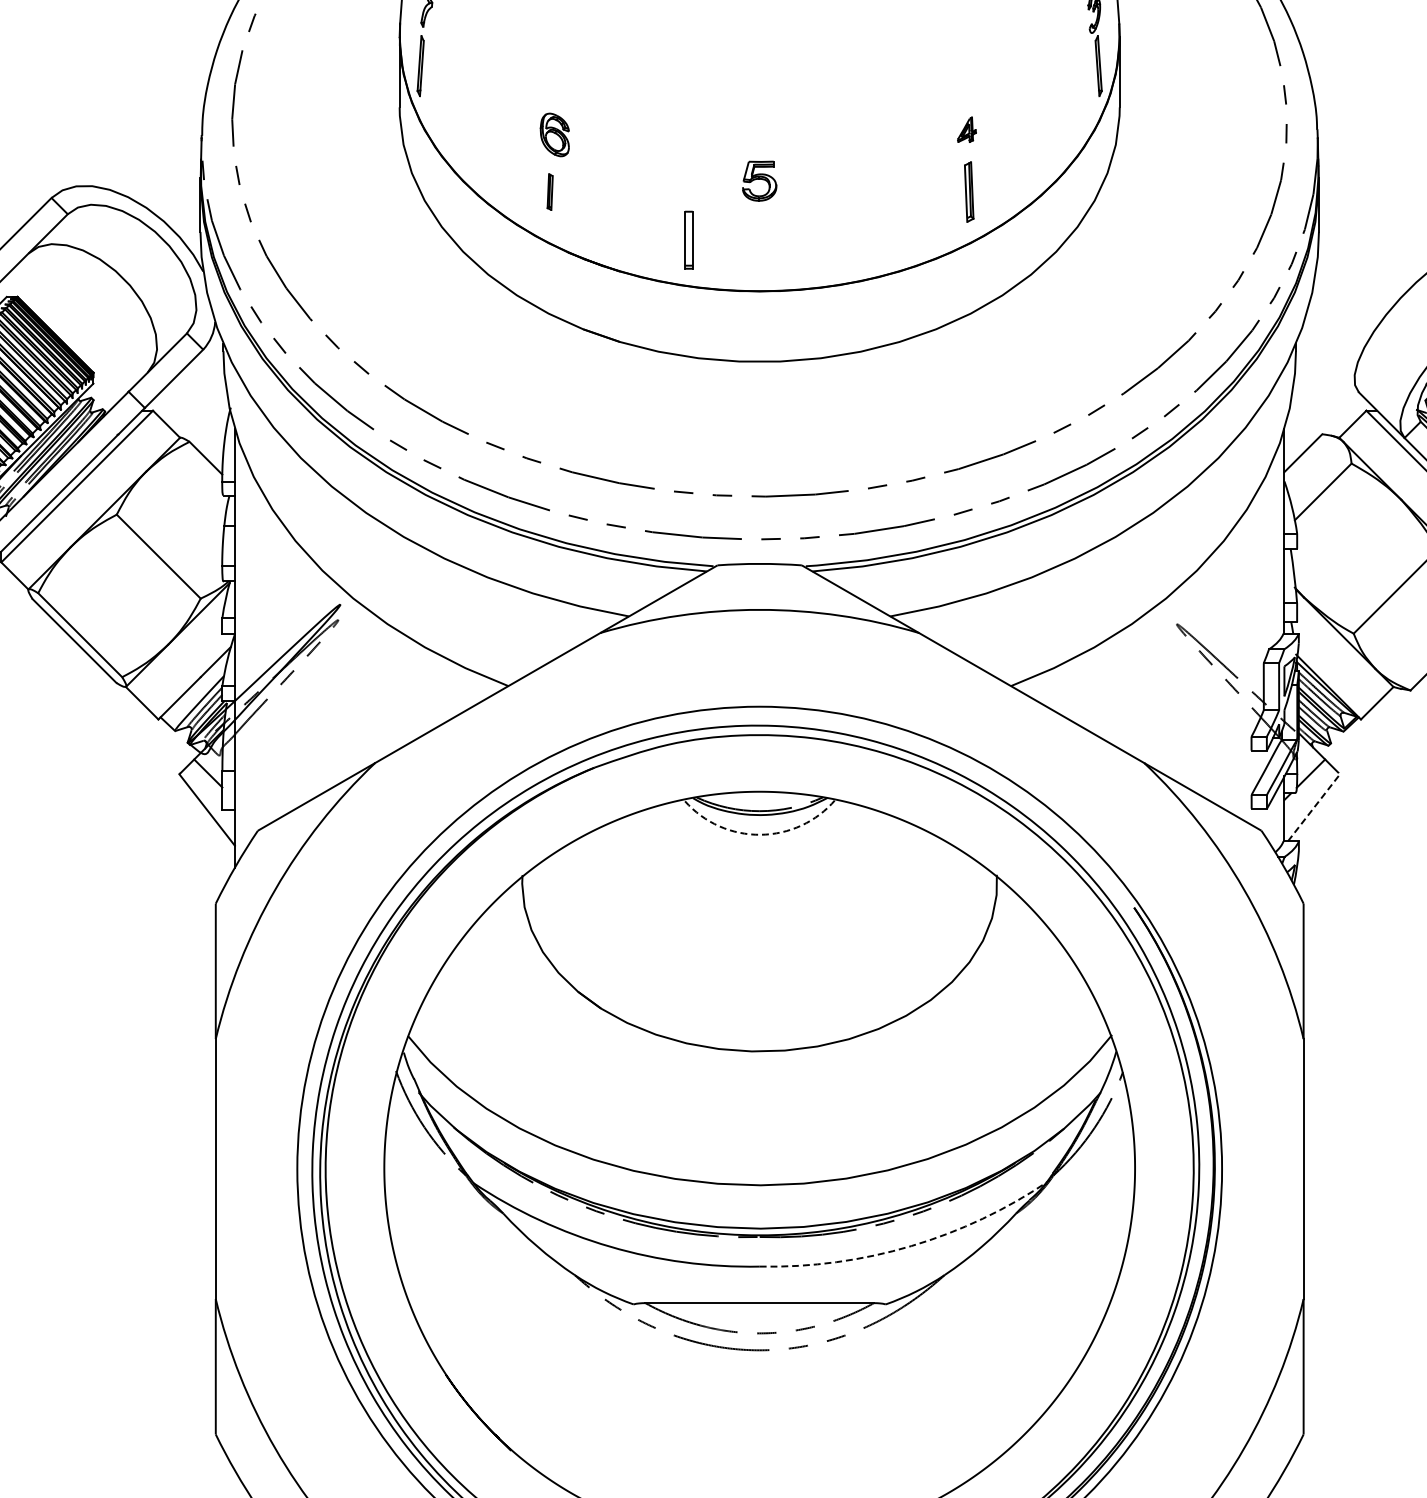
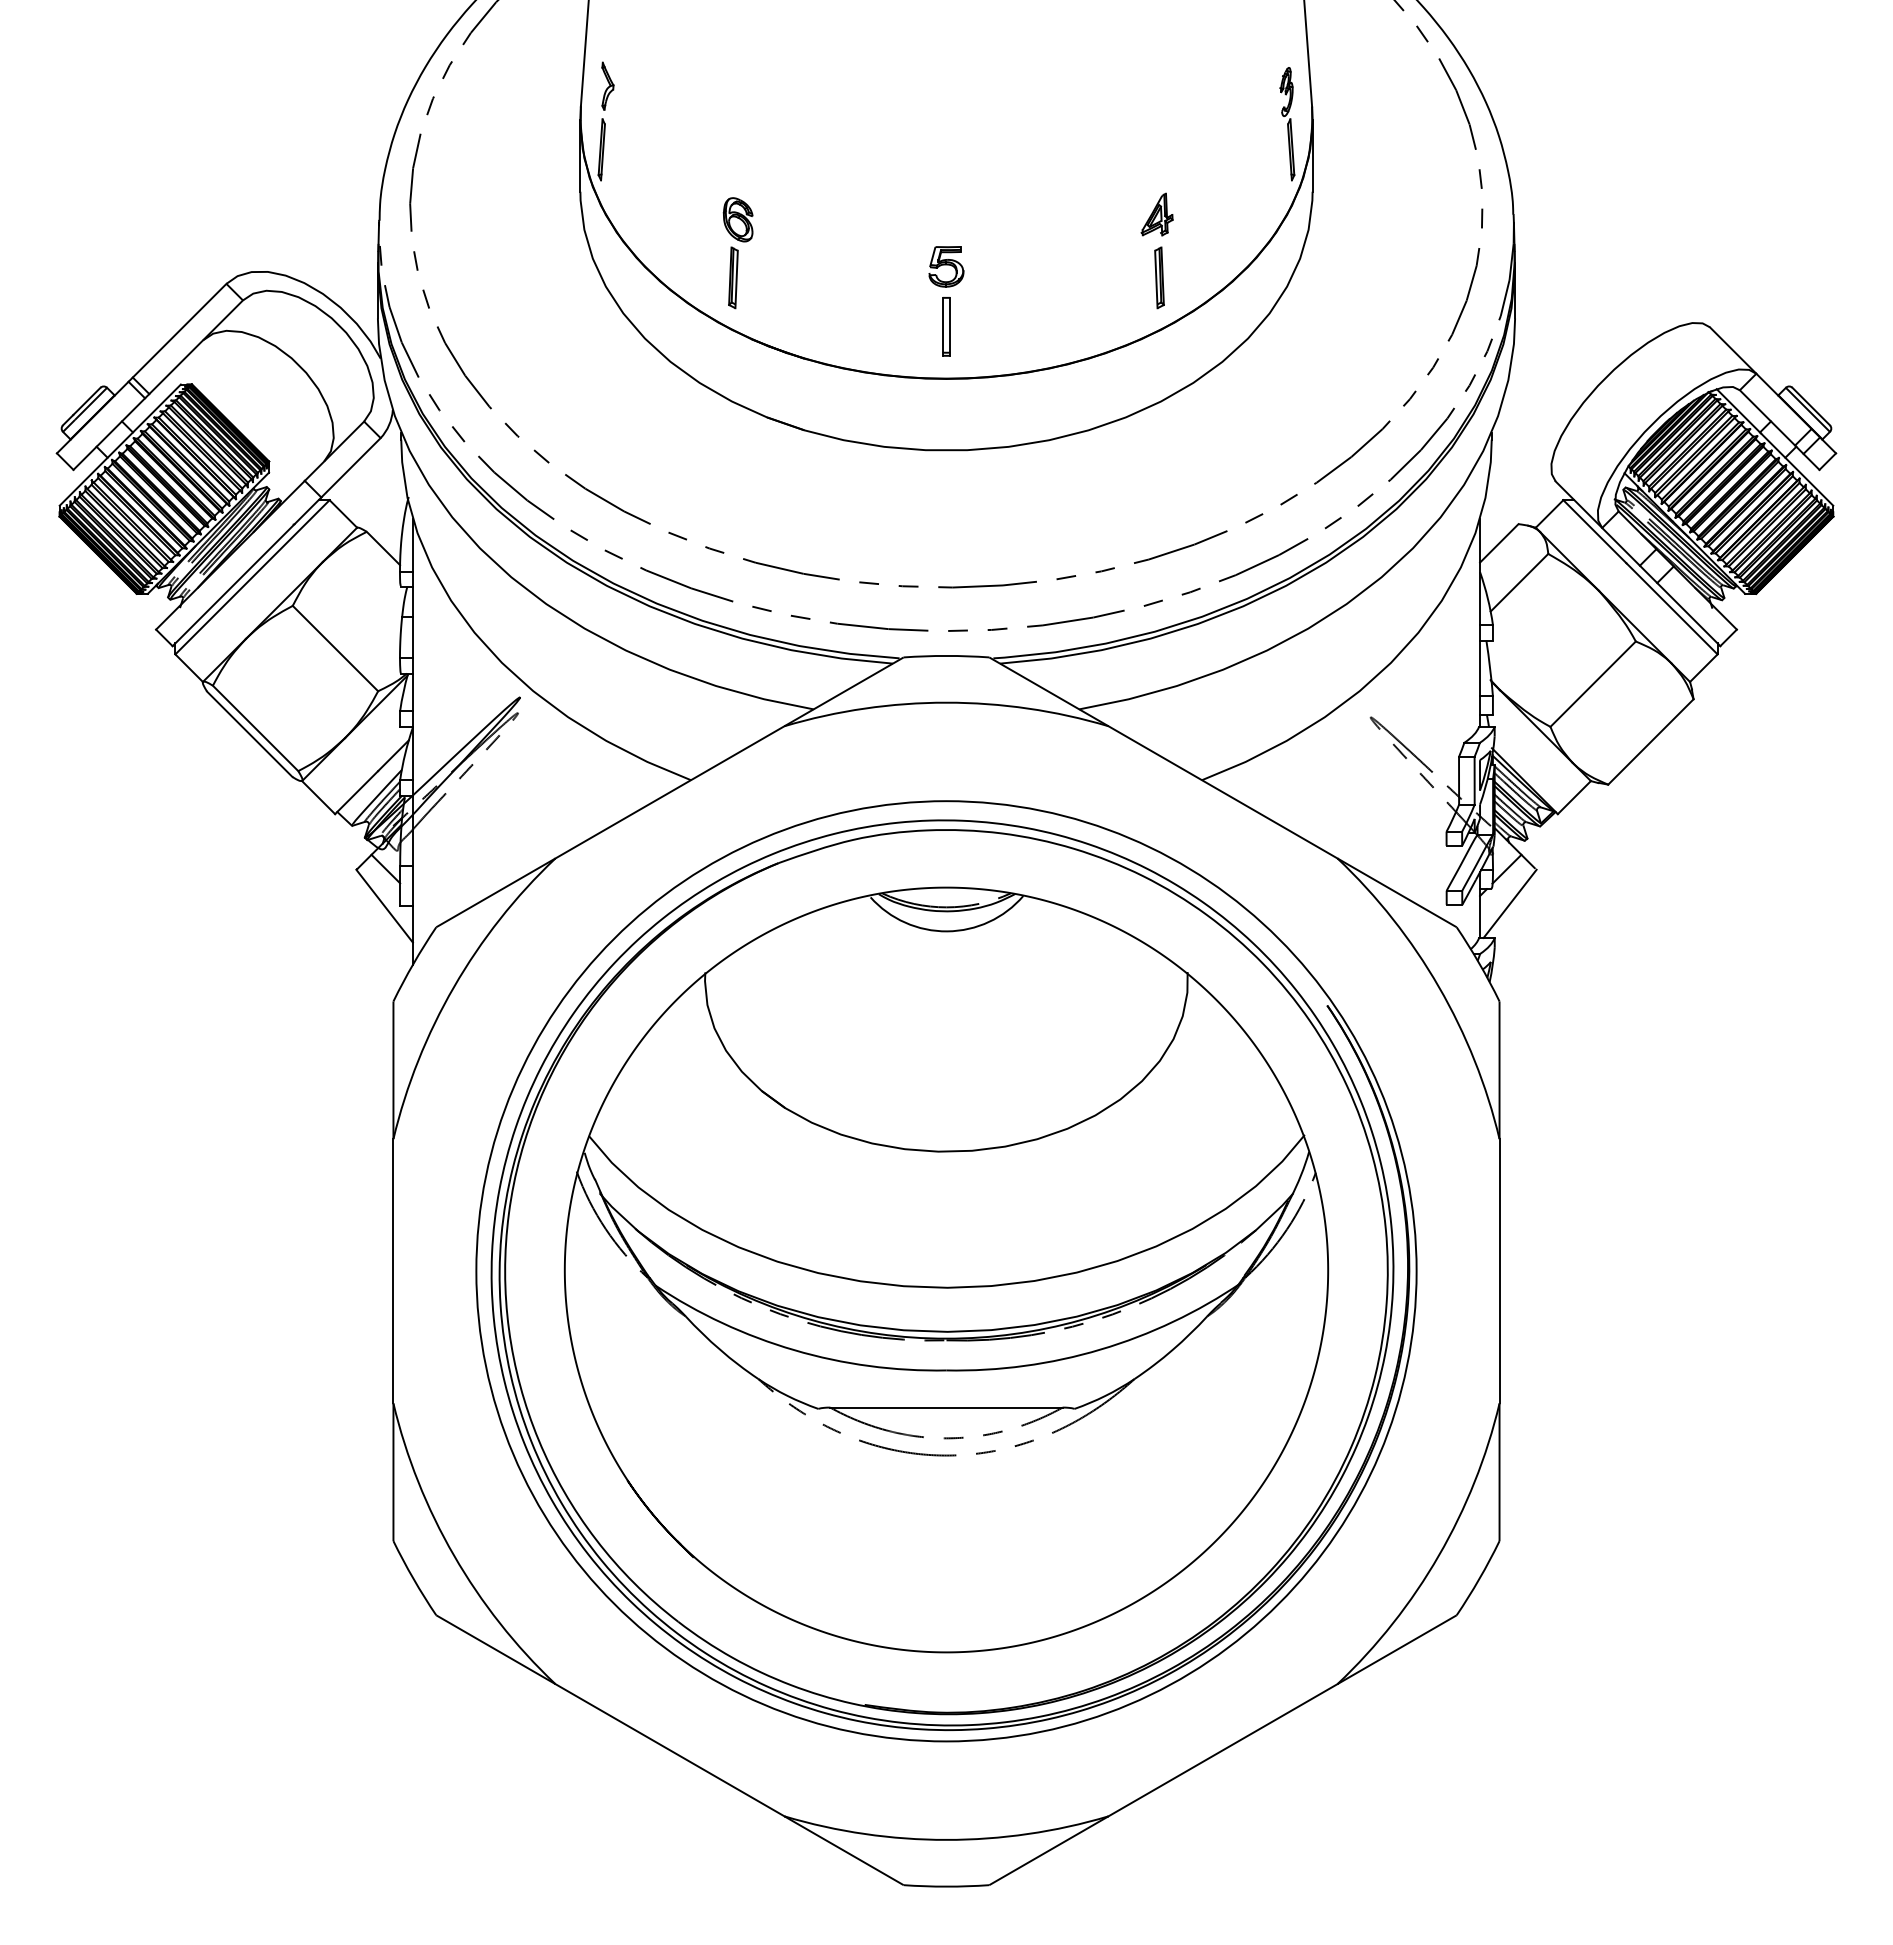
part: (966, 129) -> (1156, 214), size x1.67
part: (550, 191) -> (733, 277), size x1.67
part: (688, 239) -> (946, 326), moved
line: (1314, 807) -> (1510, 903), dashed -> solid
arc: (760, 834) -> (947, 931), dashed -> solid
arc: (911, 1246) -> (1100, 1349), dashed -> solid

